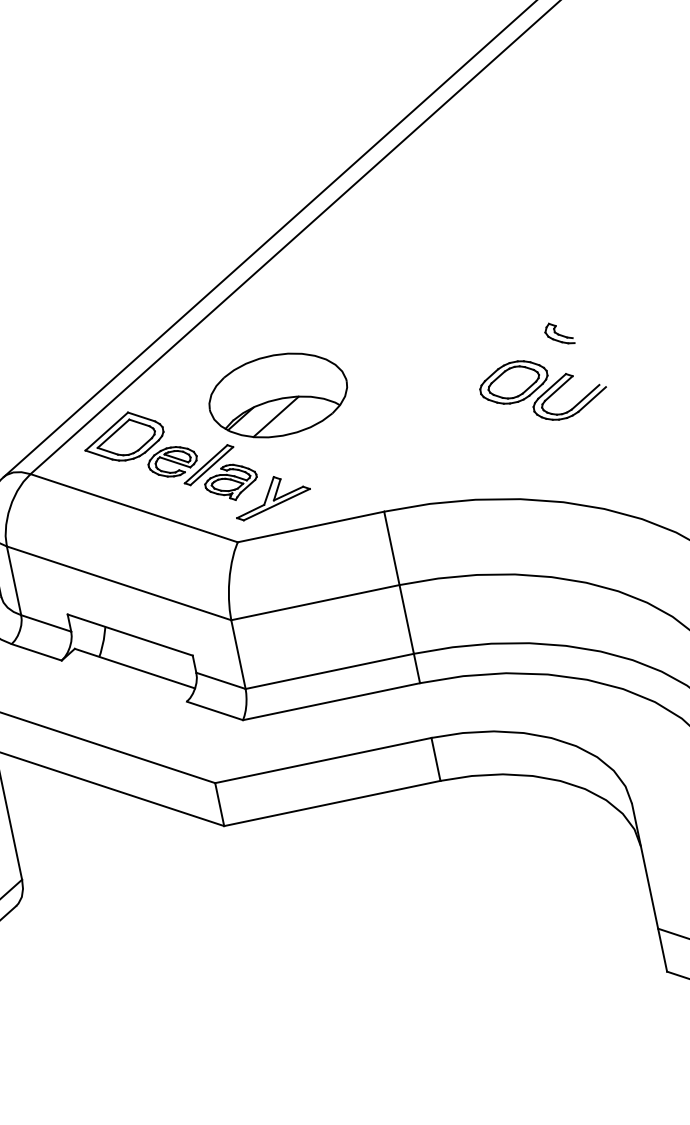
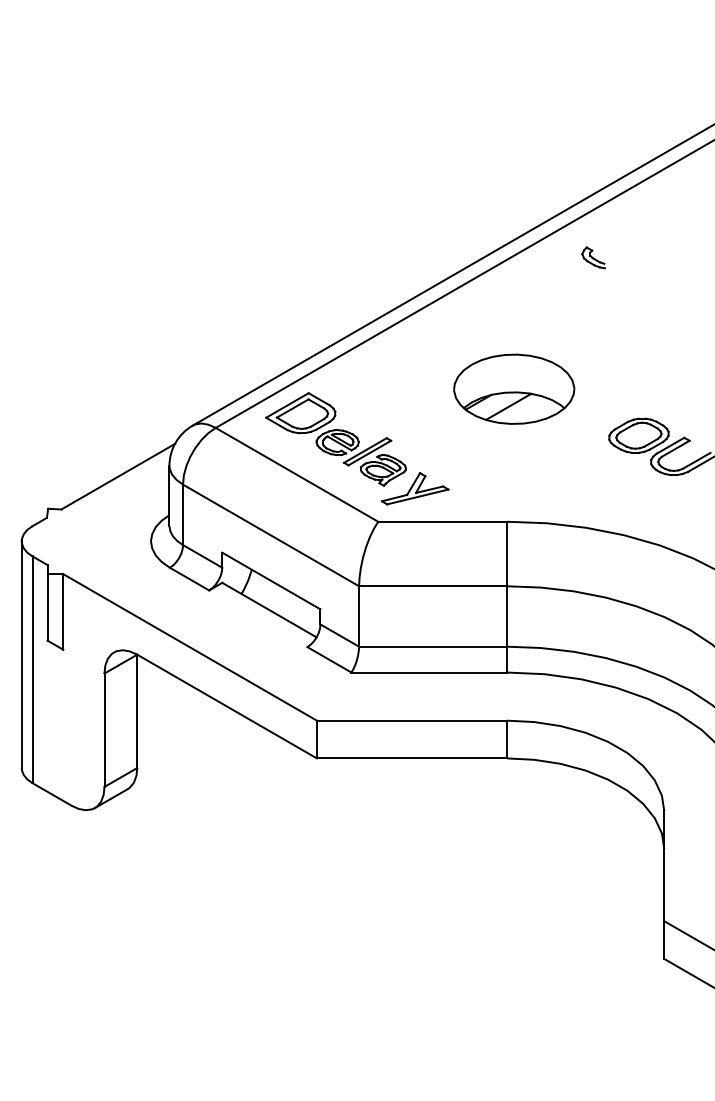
part: (558, 333) -> (593, 257), moved
part: (278, 394) -> (514, 388), moved

